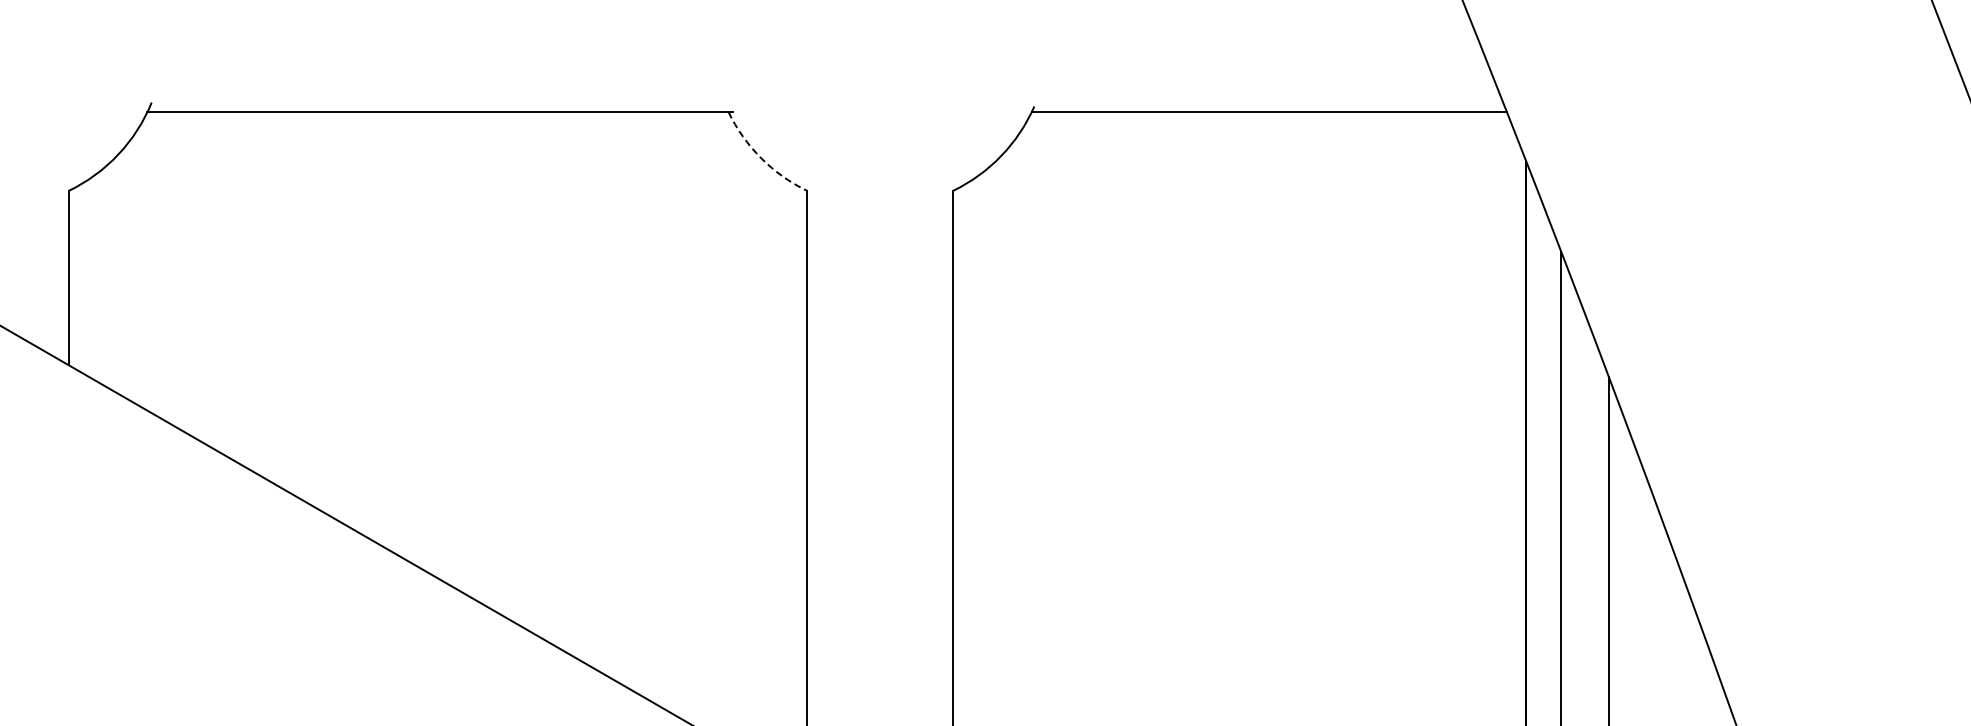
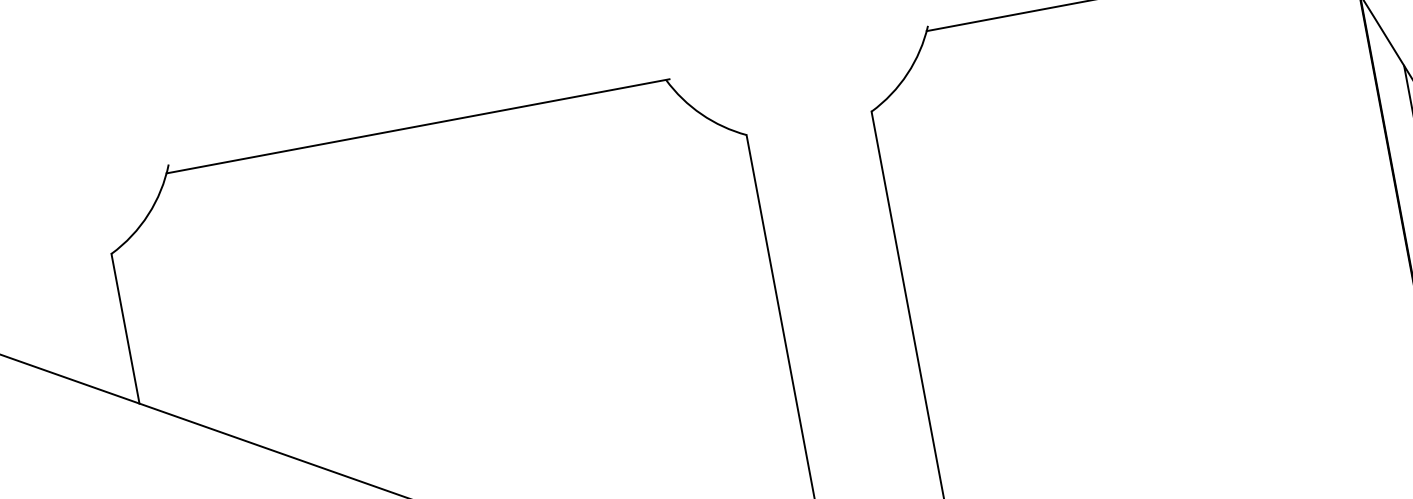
arc: (761, 158) -> (701, 114), dashed -> solid

